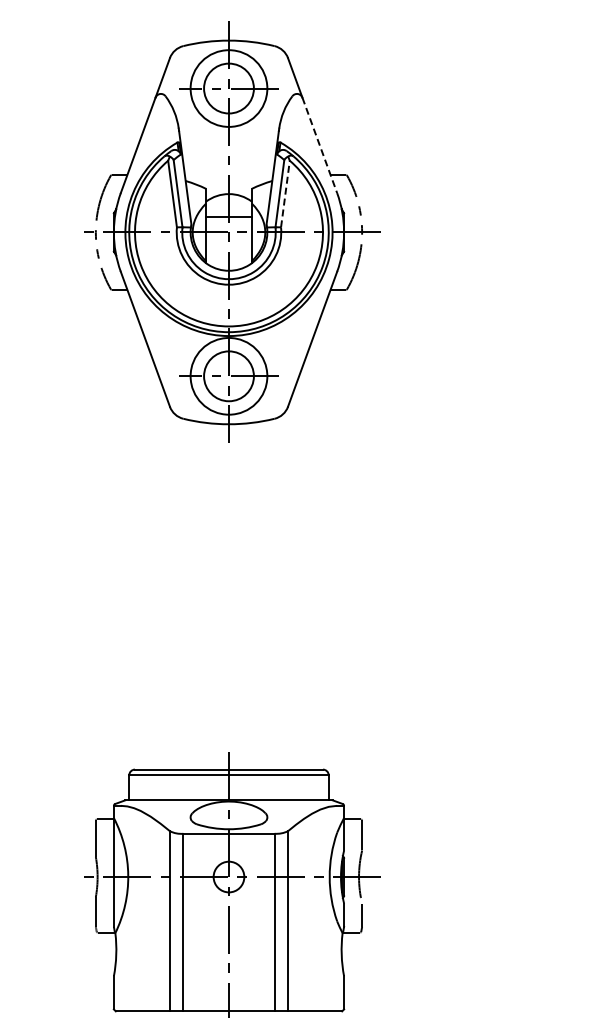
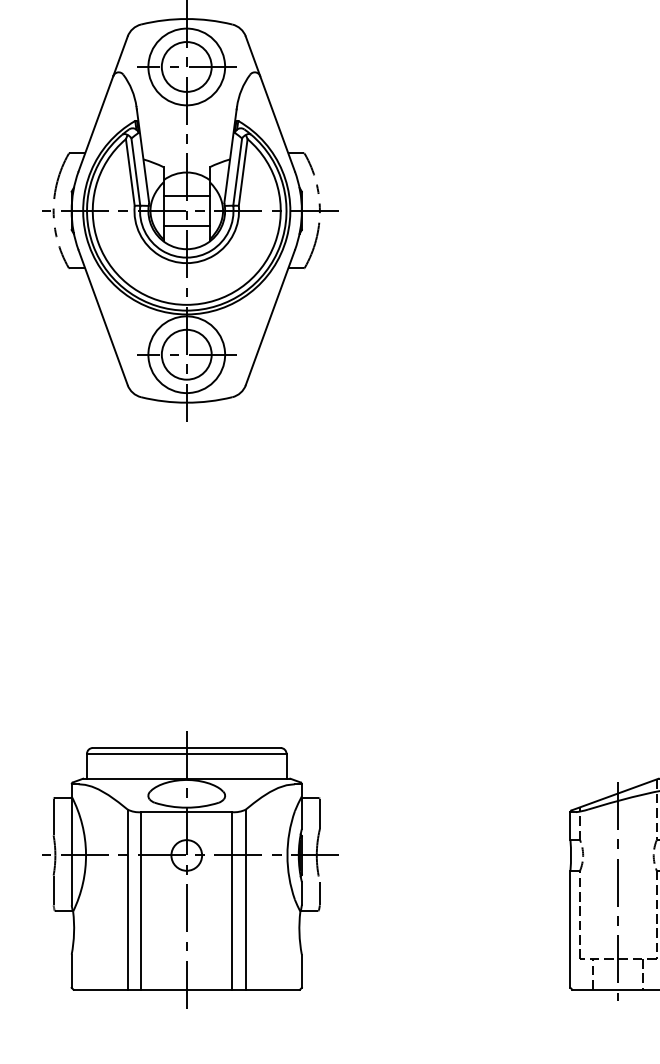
line: (319, 145) -> (277, 123), dashed -> solid
line: (285, 194) -> (243, 172), dashed -> solid
line: (228, 248) -> (186, 226), added

